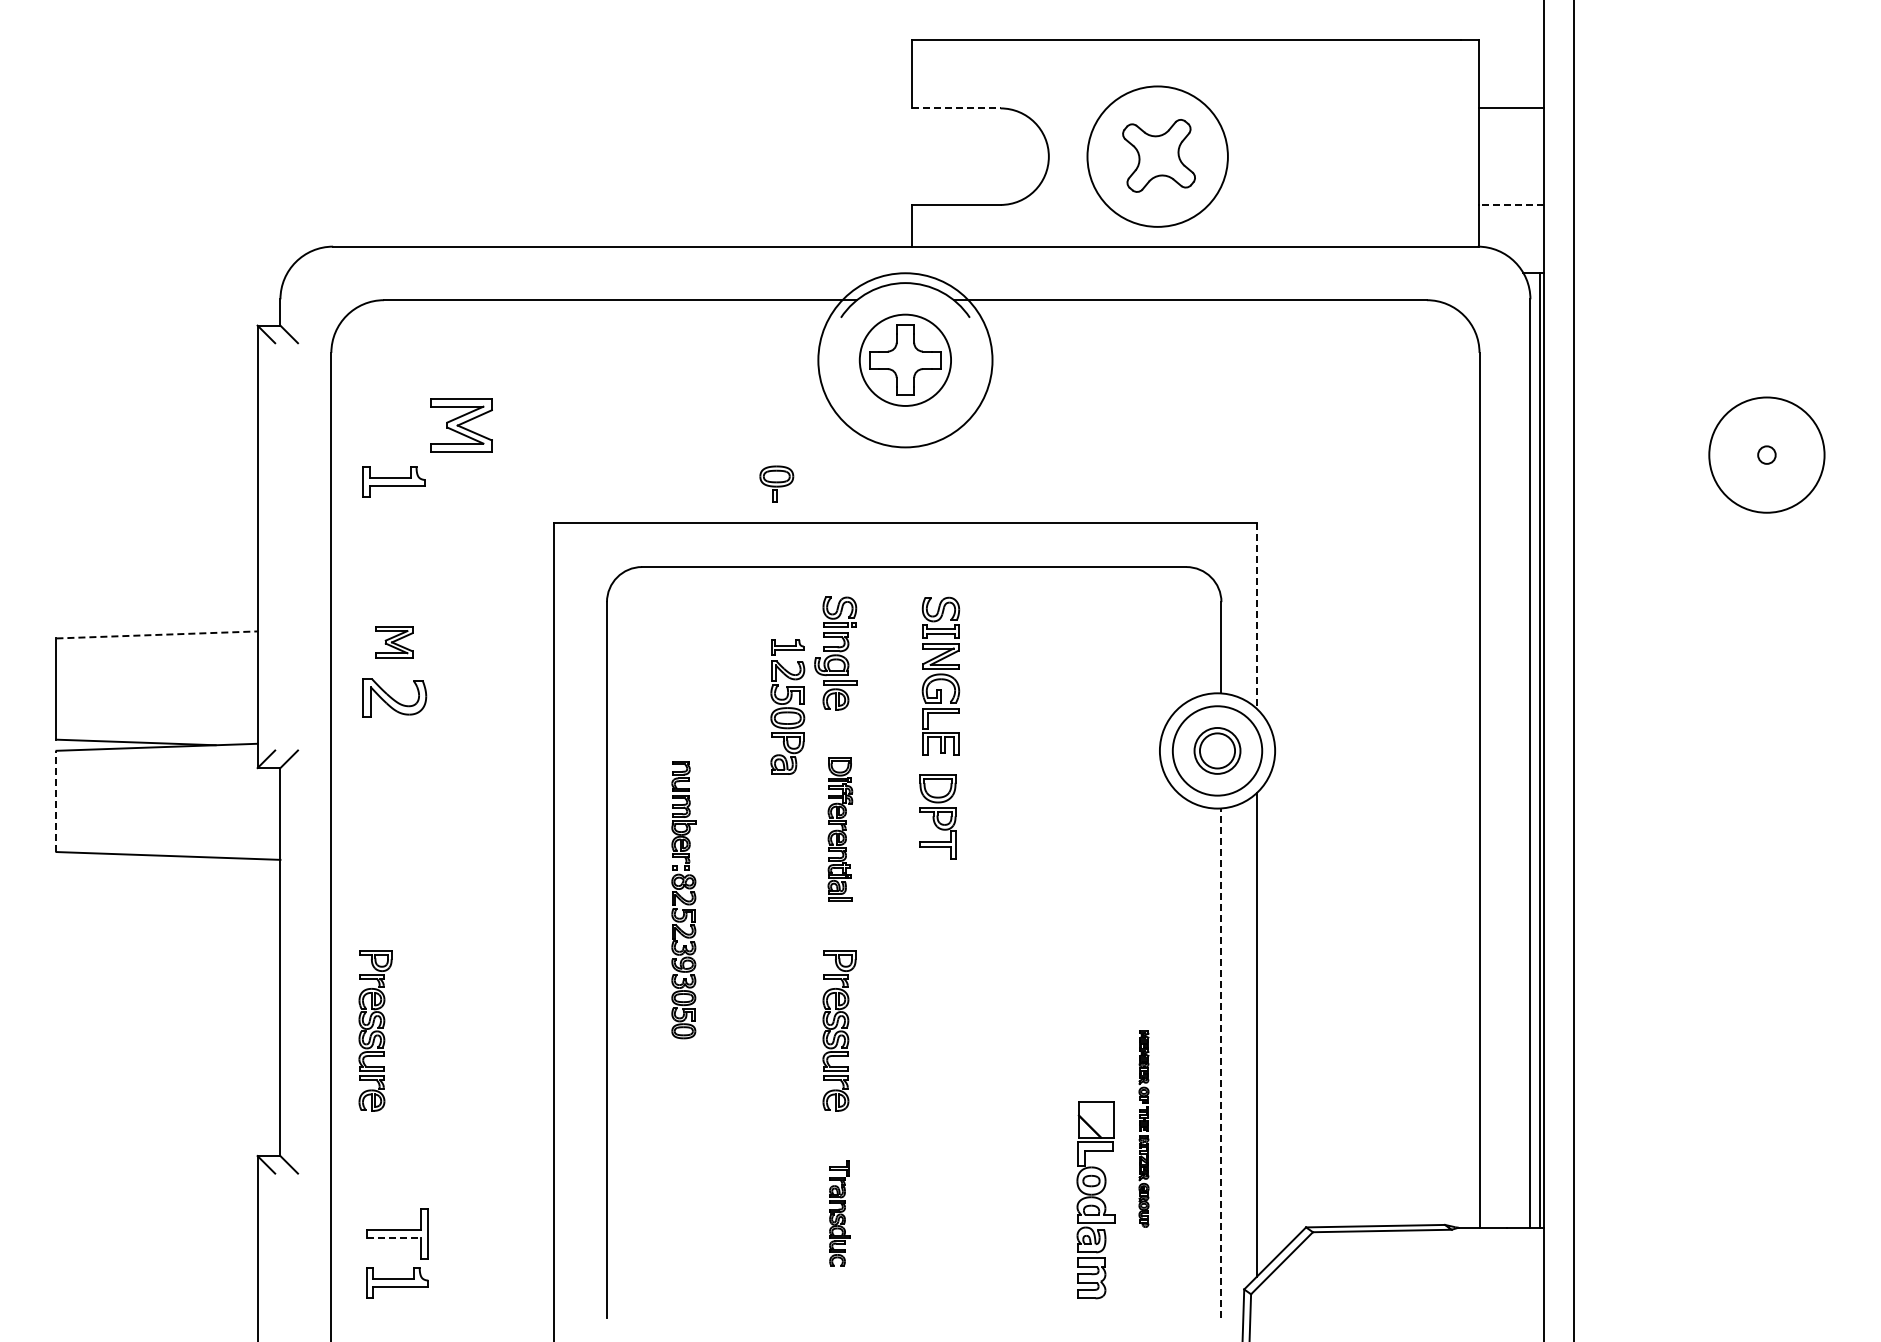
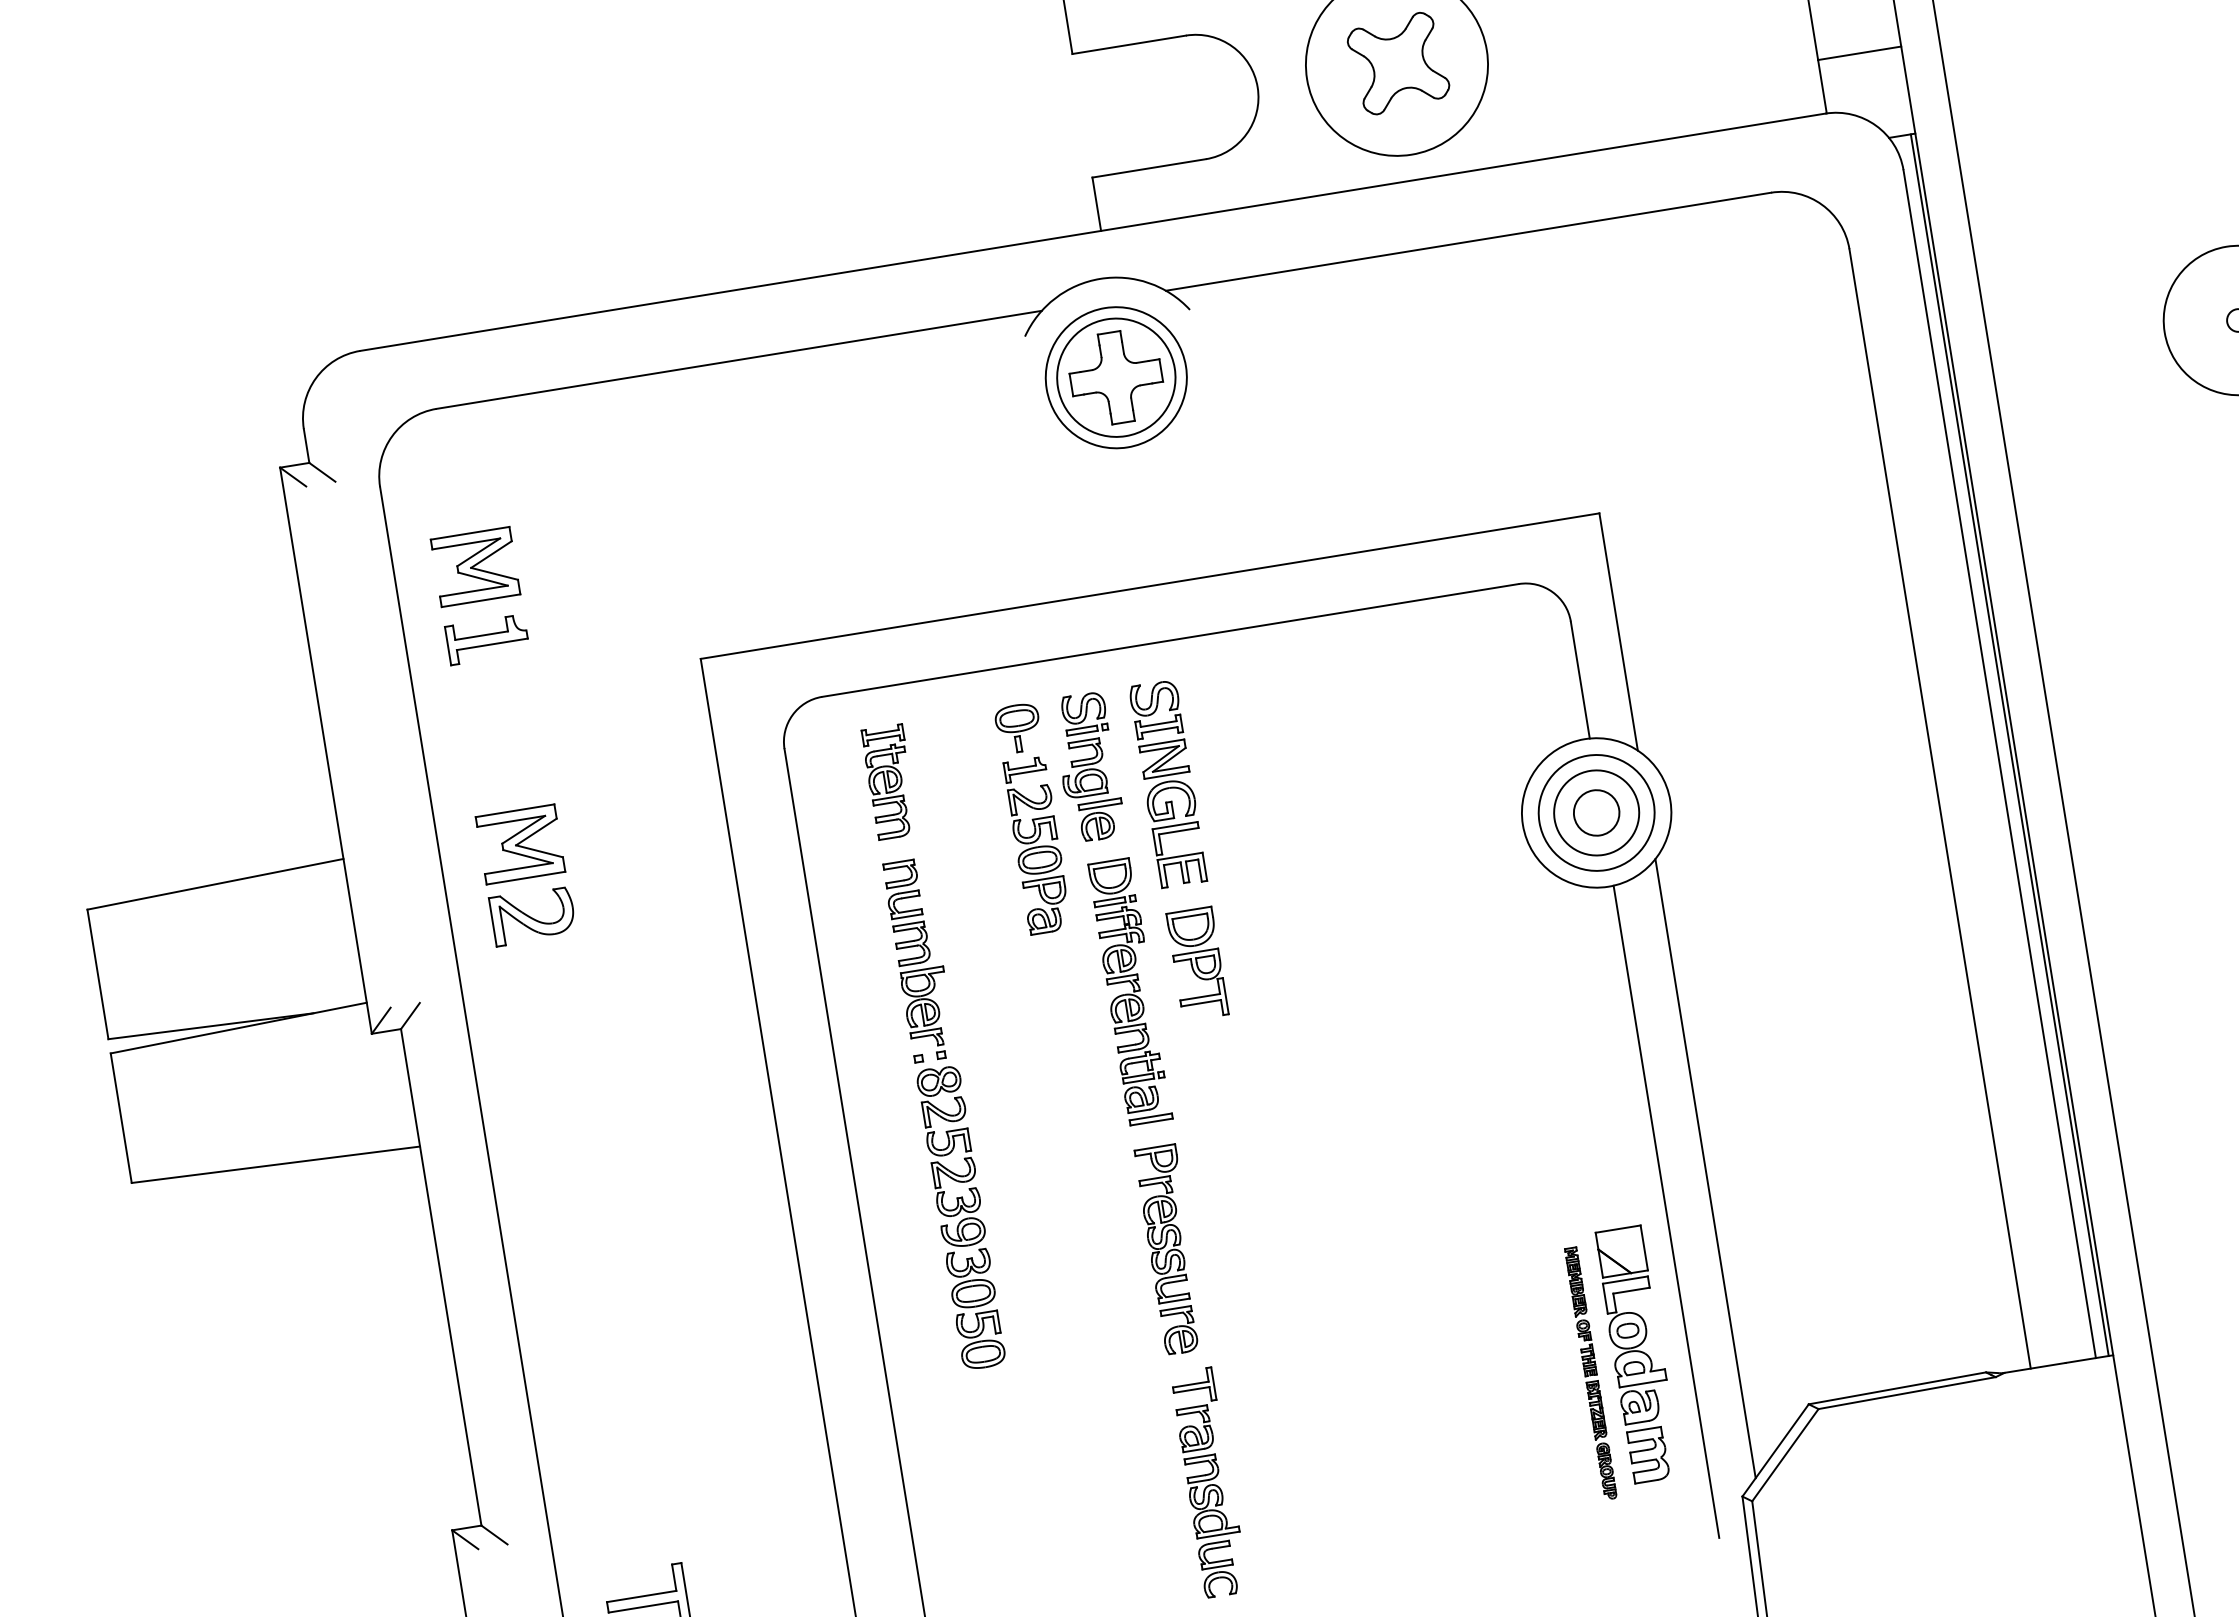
line: (956, 108) -> (1129, 44), dashed -> solid
line: (1510, 204) -> (1858, 52), dashed -> solid
circle: (905, 359) -> (1116, 376), size x0.62
part: (460, 425) -> (474, 567), moved
part: (776, 483) -> (1018, 727), moved
line: (1256, 615) -> (1618, 631), dashed -> solid
line: (157, 634) -> (216, 883), dashed -> solid
part: (683, 640) -> (890, 782), added
part: (393, 642) -> (519, 844), size x1.67
part: (940, 675) -> (1167, 783), moved
circle: (1217, 750) -> (1596, 812), size x1.43
line: (56, 801) -> (121, 1118), dashed -> solid
part: (937, 816) -> (1196, 963), moved
part: (840, 829) -> (1130, 991), size x1.43
part: (683, 899) -> (944, 1113), size x1.43
part: (375, 1030) -> (577, 1345), removed
line: (1221, 1063) -> (1666, 1212), dashed -> solid
part: (1143, 1128) -> (1590, 1372), moved
part: (1095, 1200) -> (1637, 1354), moved
part: (839, 1213) -> (1208, 1483), size x1.67
line: (394, 1237) -> (644, 1606), dashed -> solid

